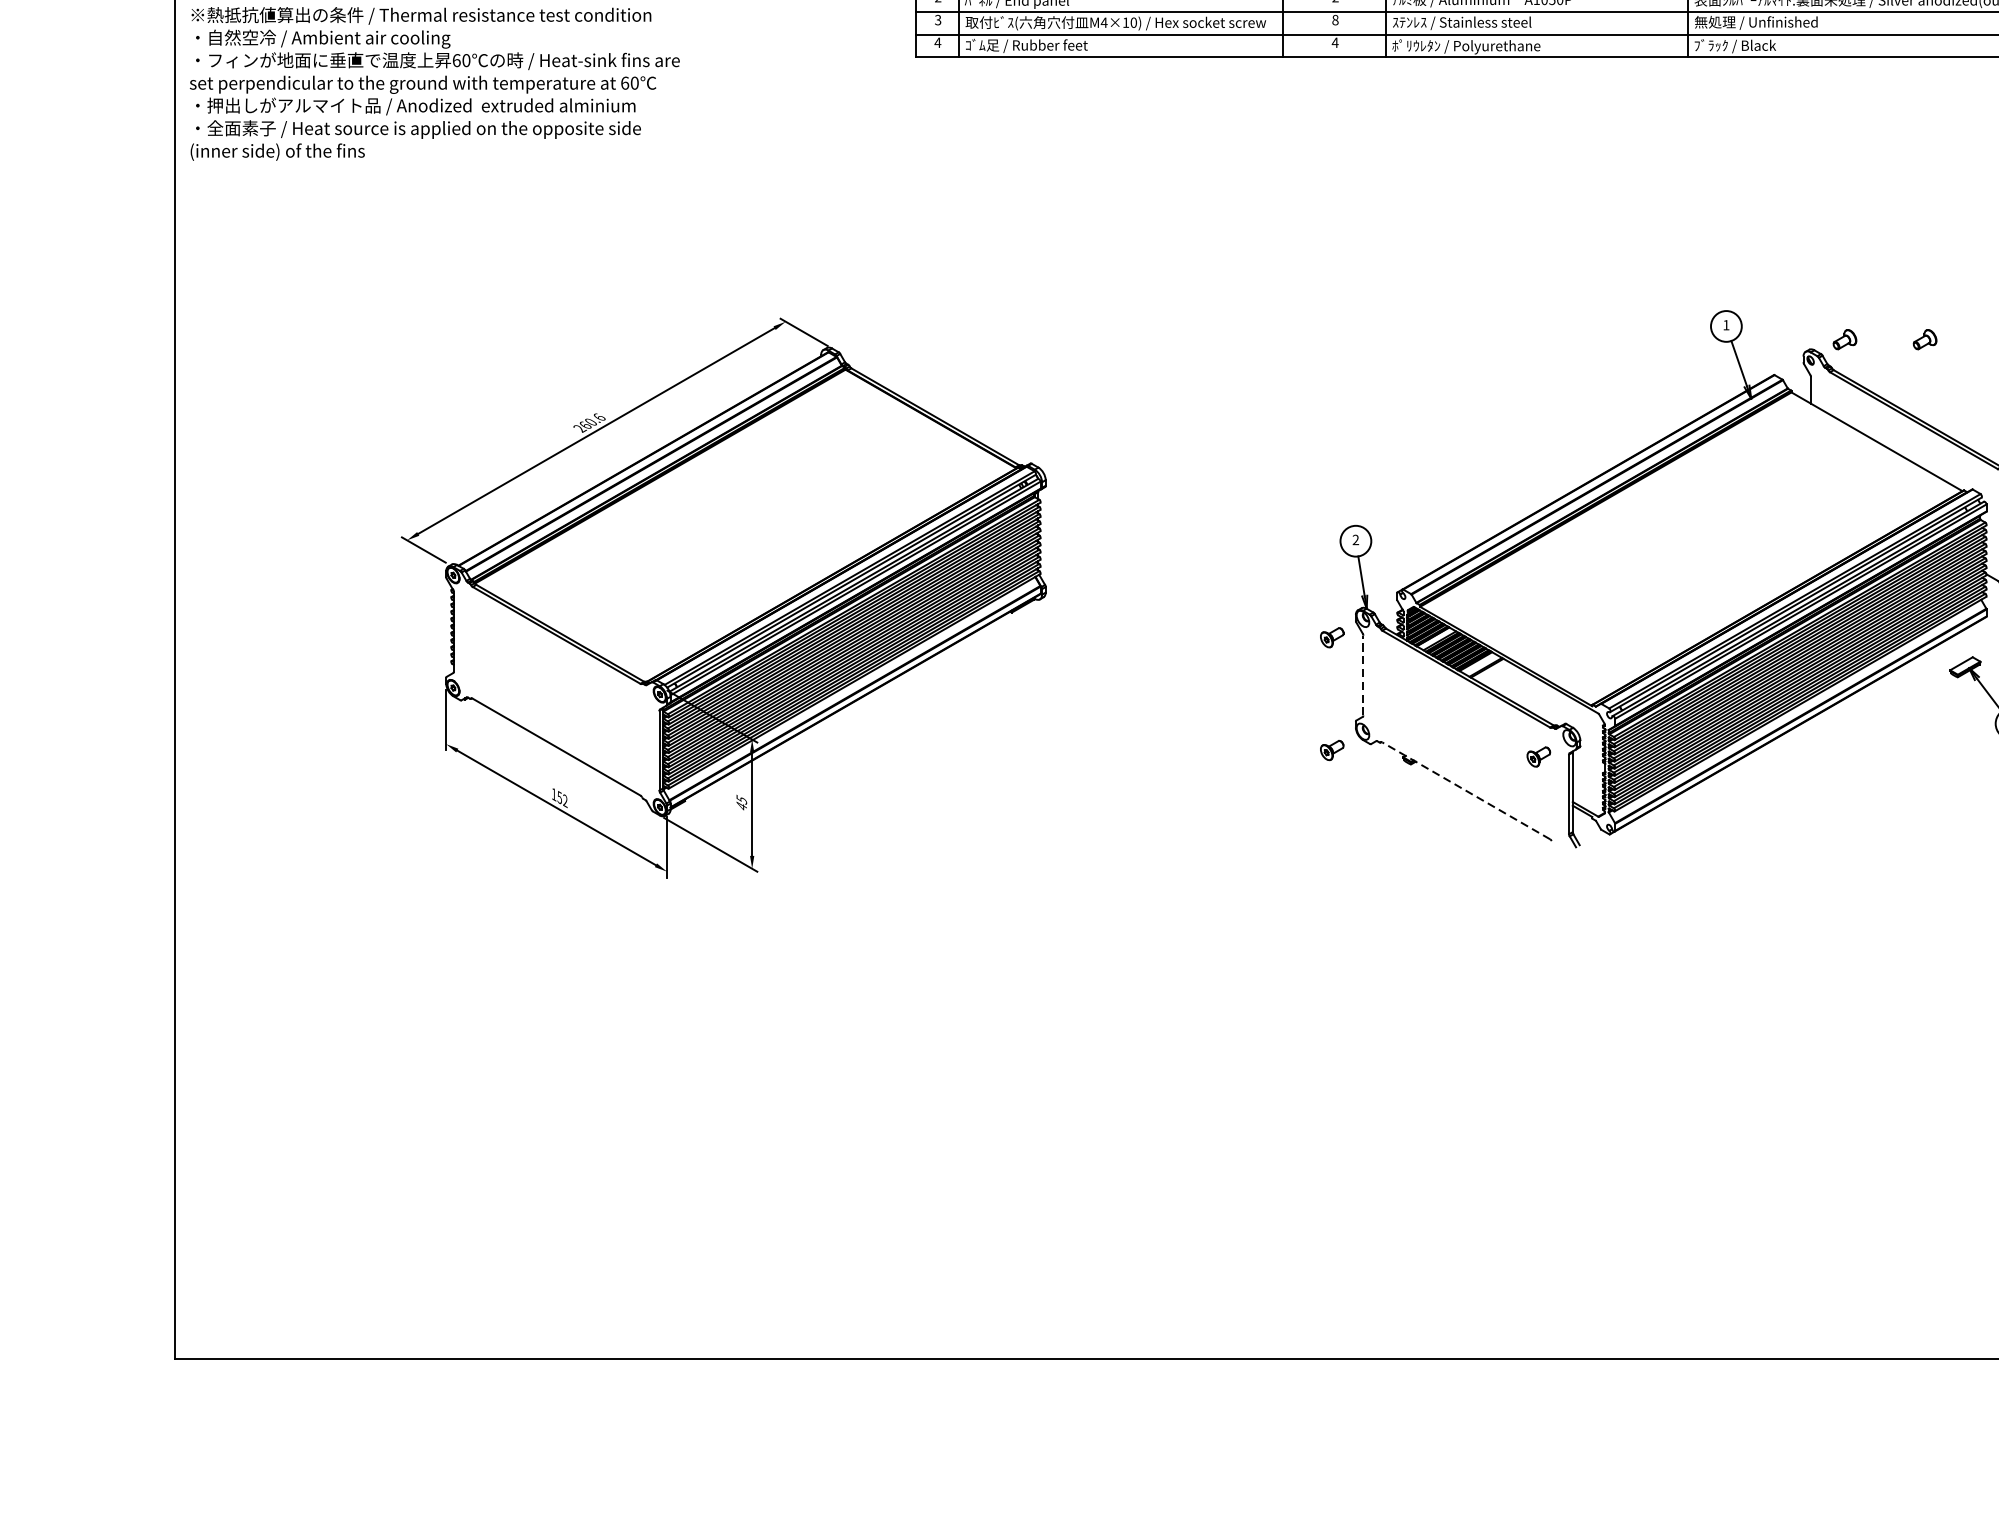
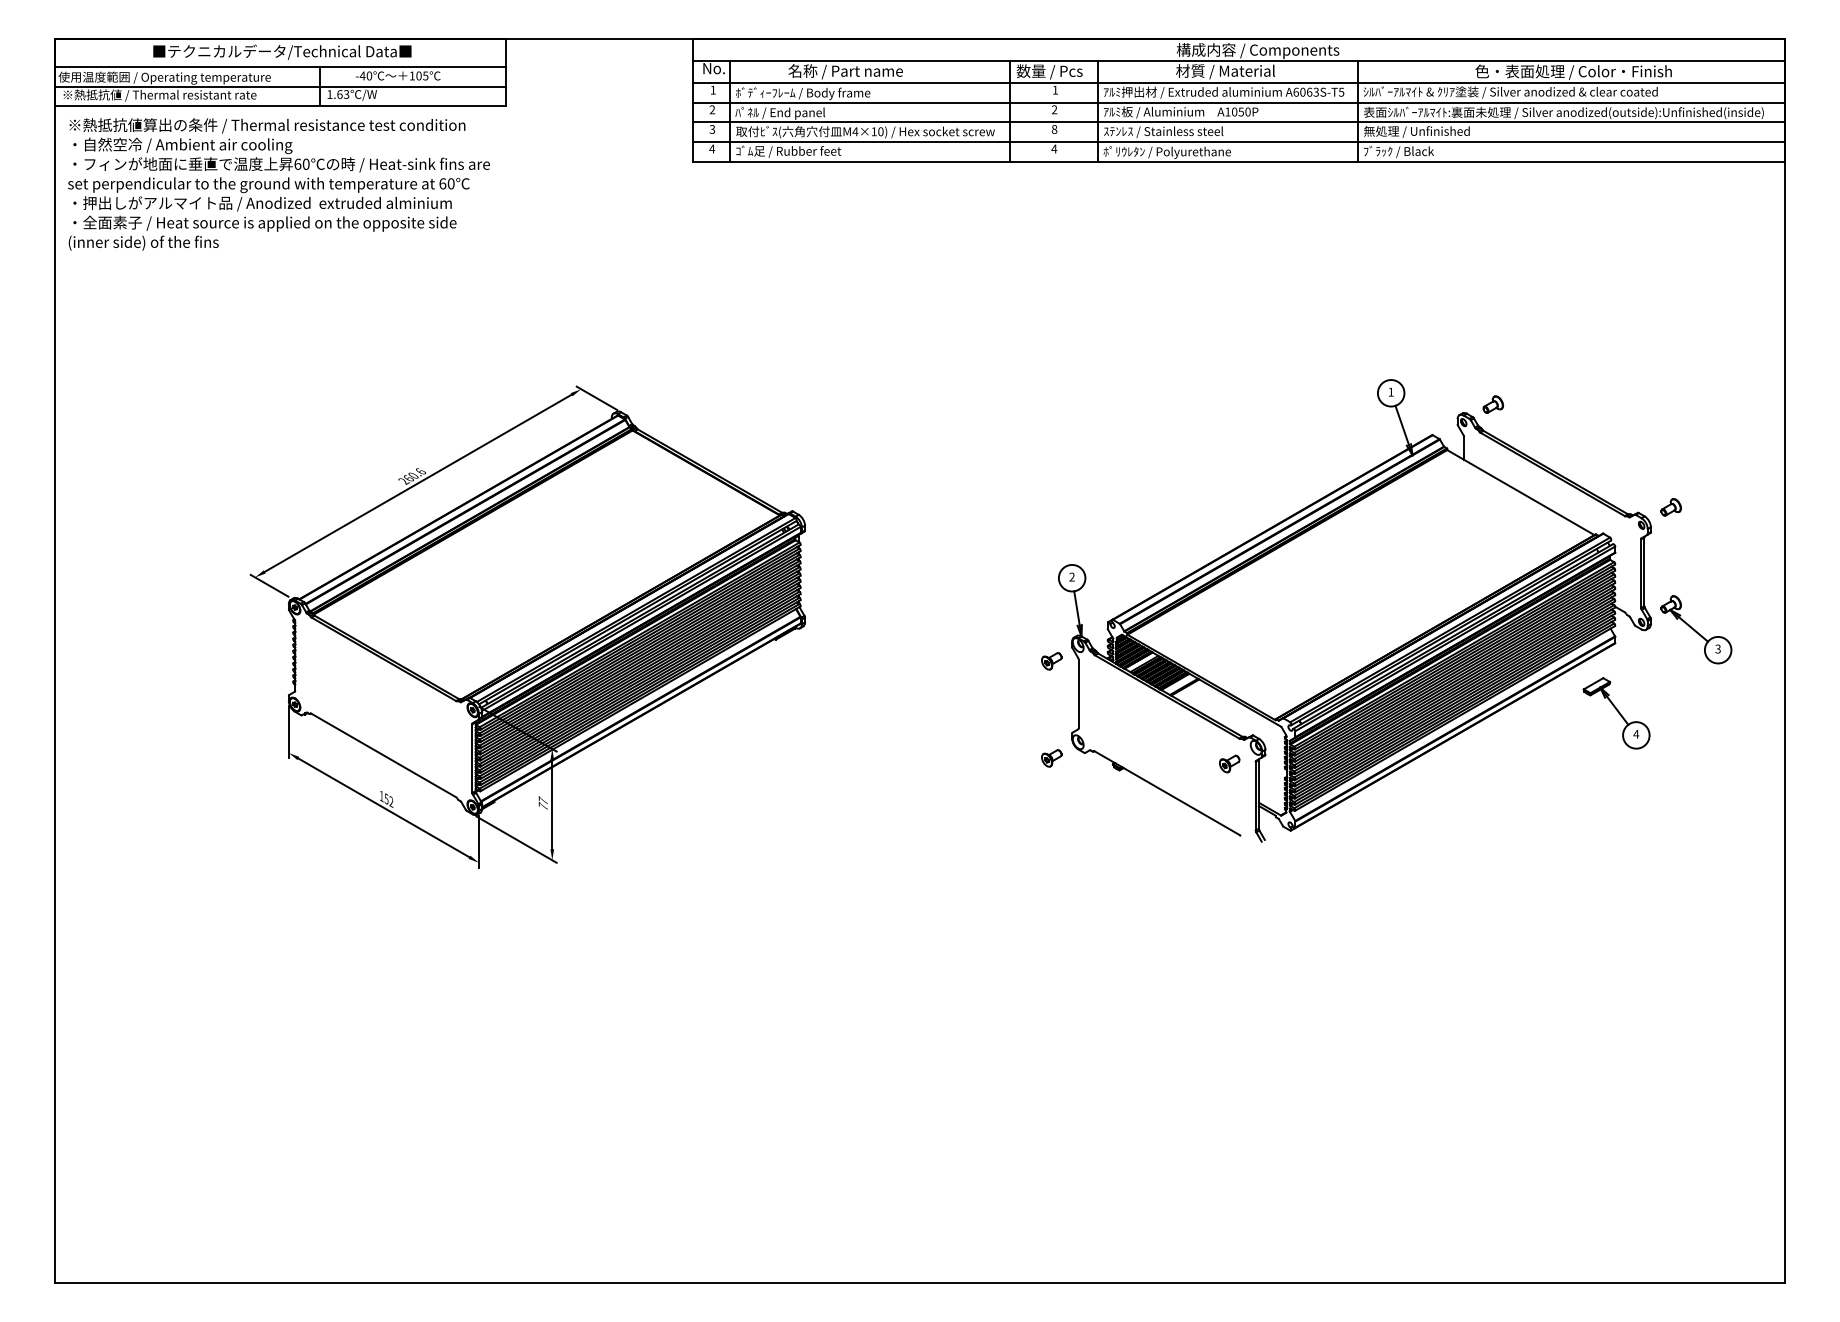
part: (1925, 339) -> (1562, 404), removed
line: (1363, 675) -> (1078, 693), dashed -> solid
line: (1465, 790) -> (1166, 792), dashed -> solid
text: (740, 801) -> (542, 802), 45 -> 77

